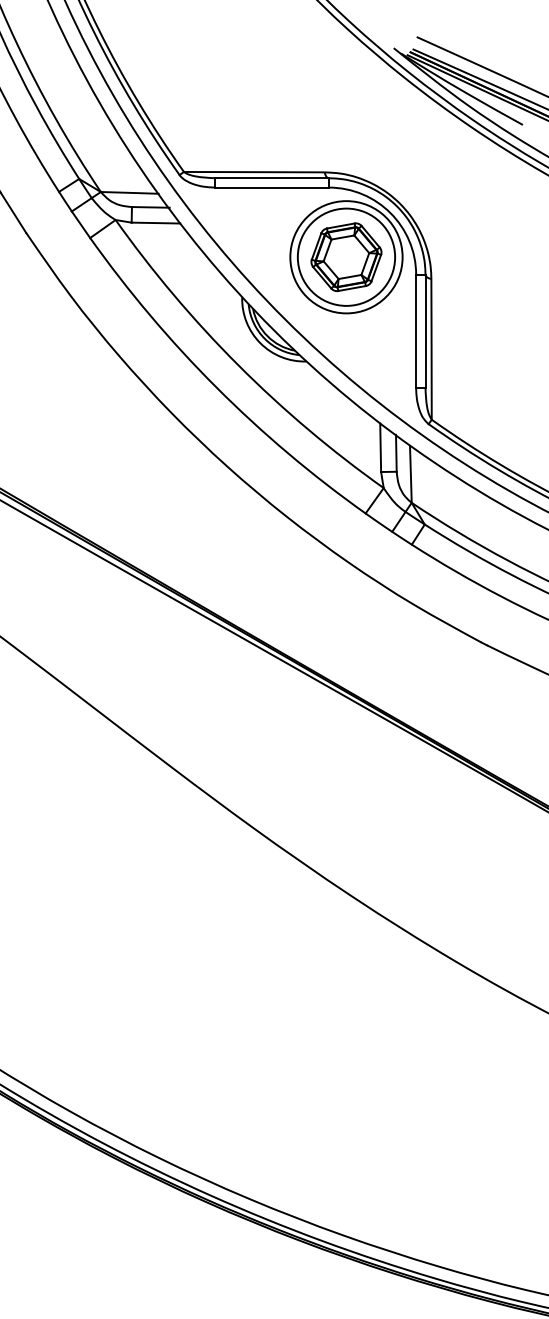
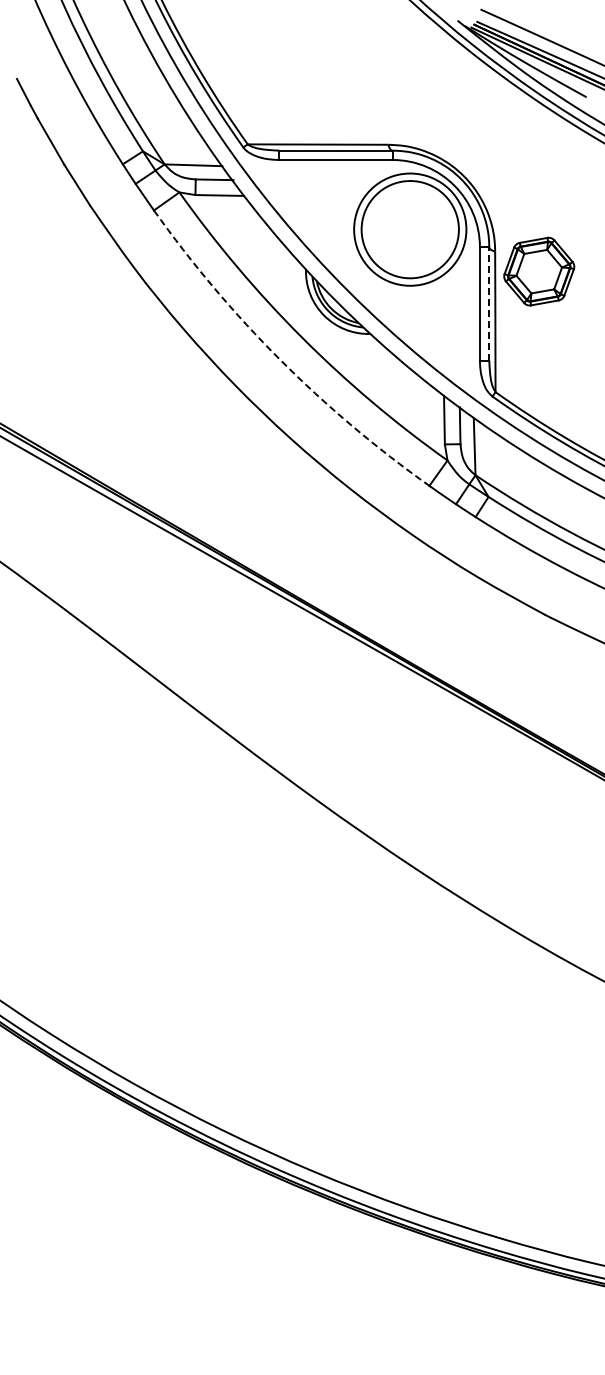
part: (346, 257) -> (539, 271), moved
line: (425, 332) -> (489, 304), solid -> dashed
arc: (216, 387) -> (280, 359), solid -> dashed

